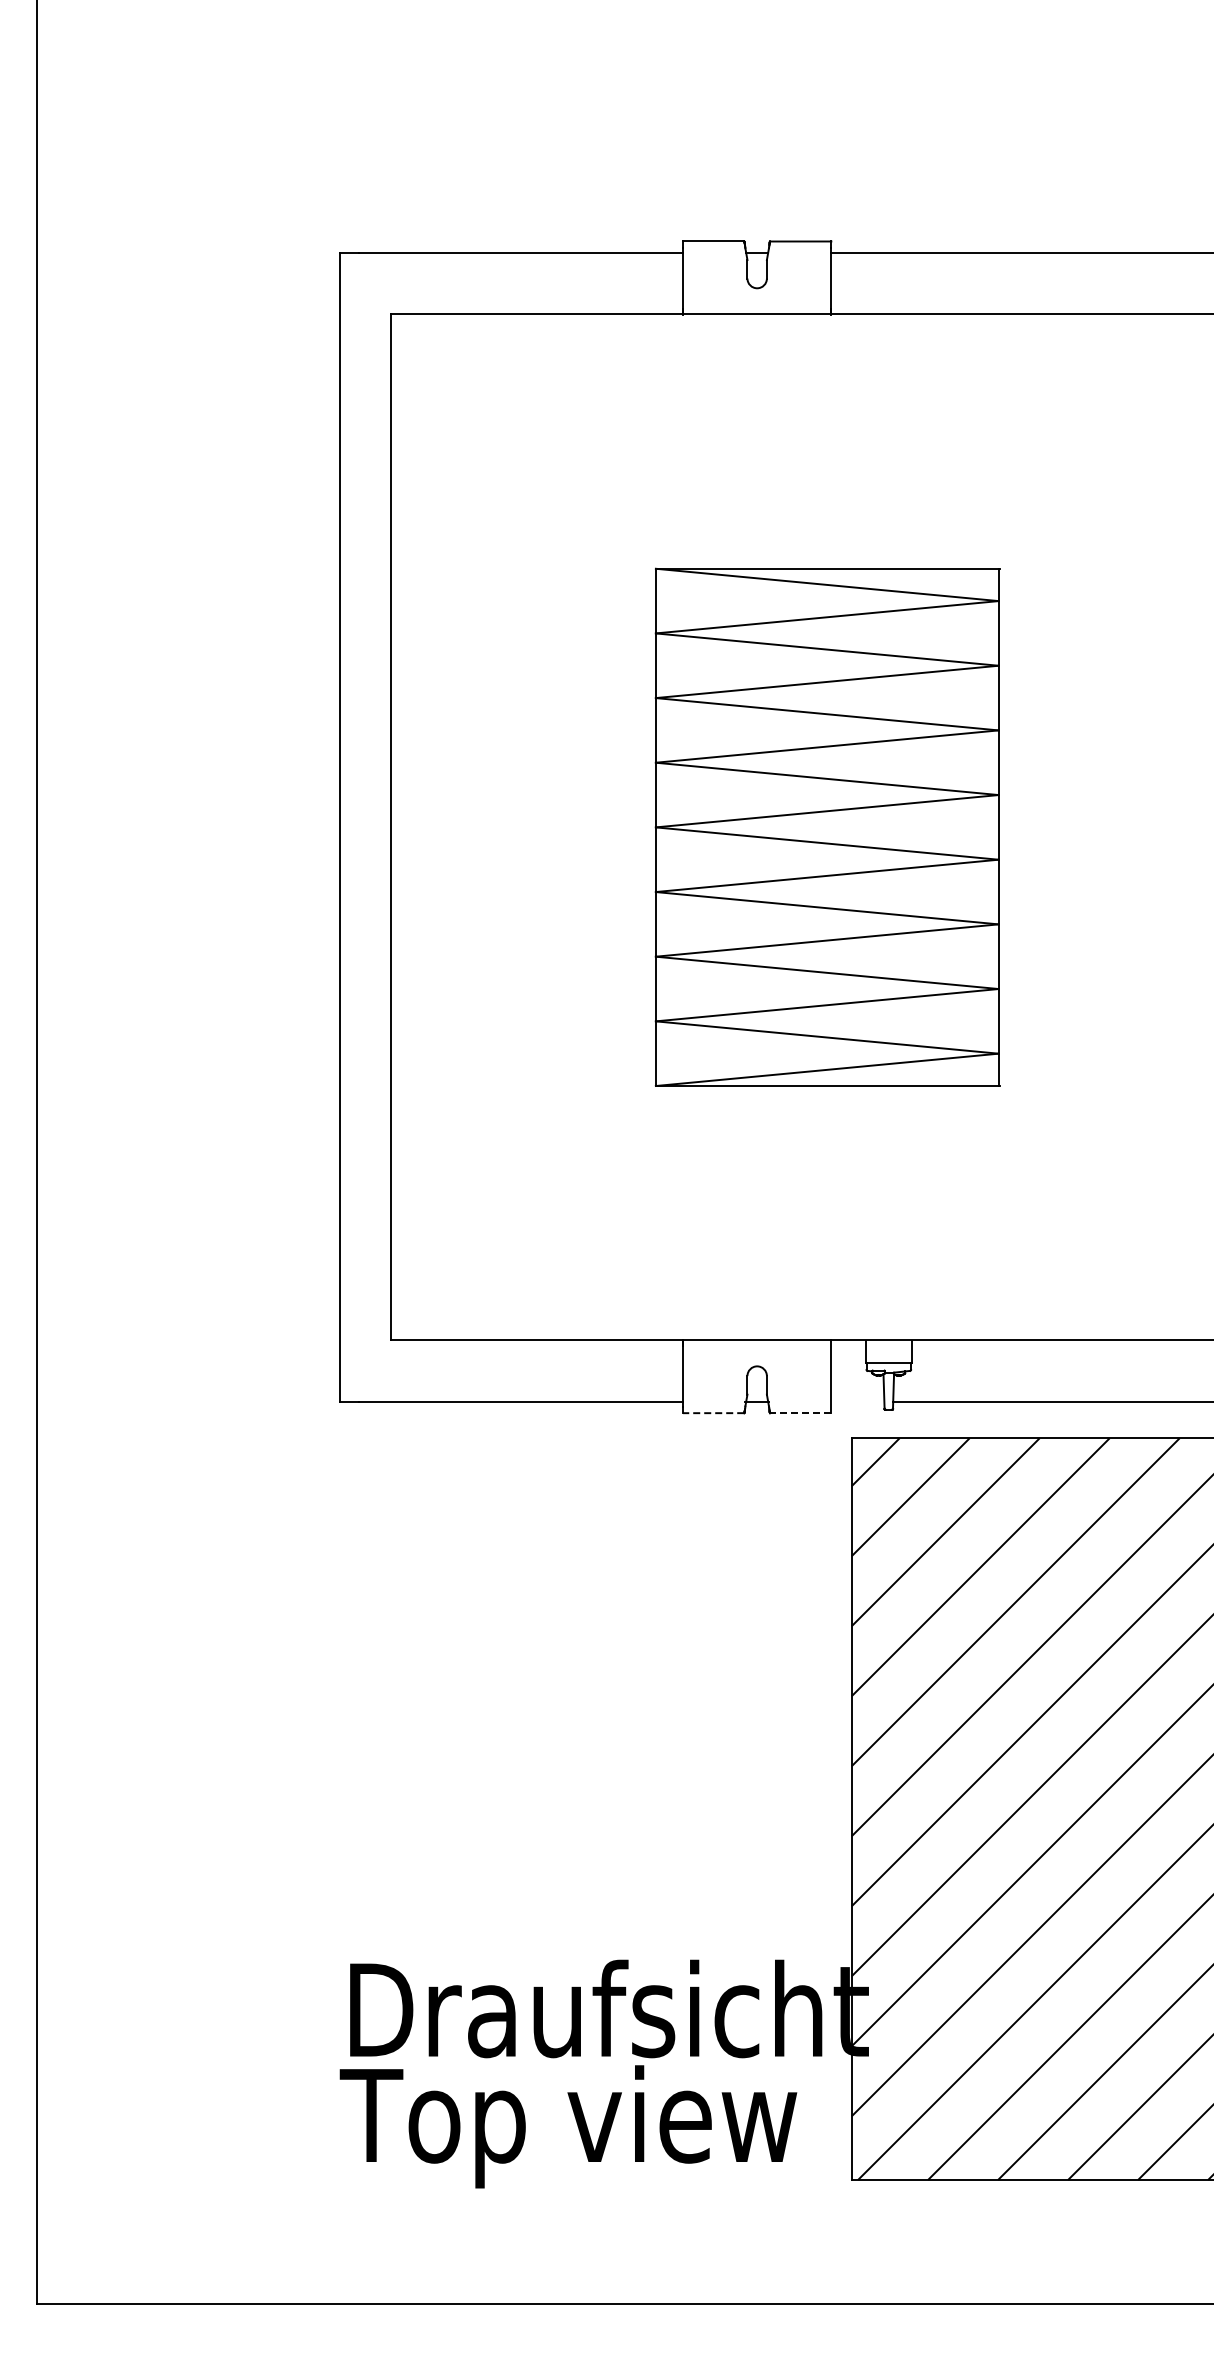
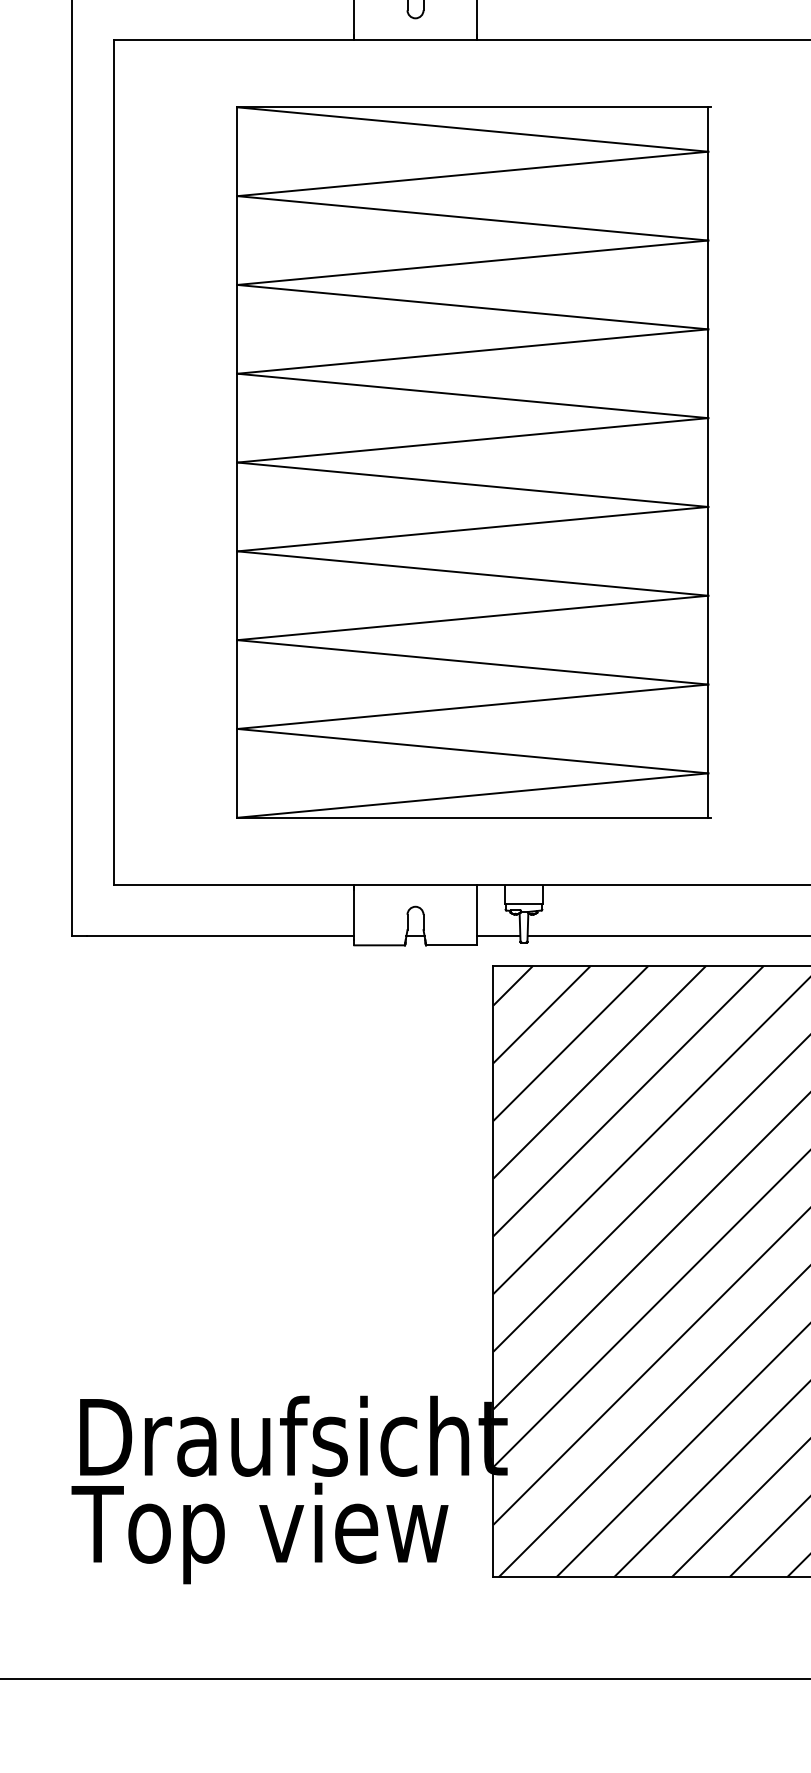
part: (827, 827) -> (473, 462), size x1.67
line: (857, 1402) -> (498, 936), added
line: (713, 1413) -> (379, 945), dashed -> solid
line: (800, 1413) -> (451, 945), dashed -> solid

